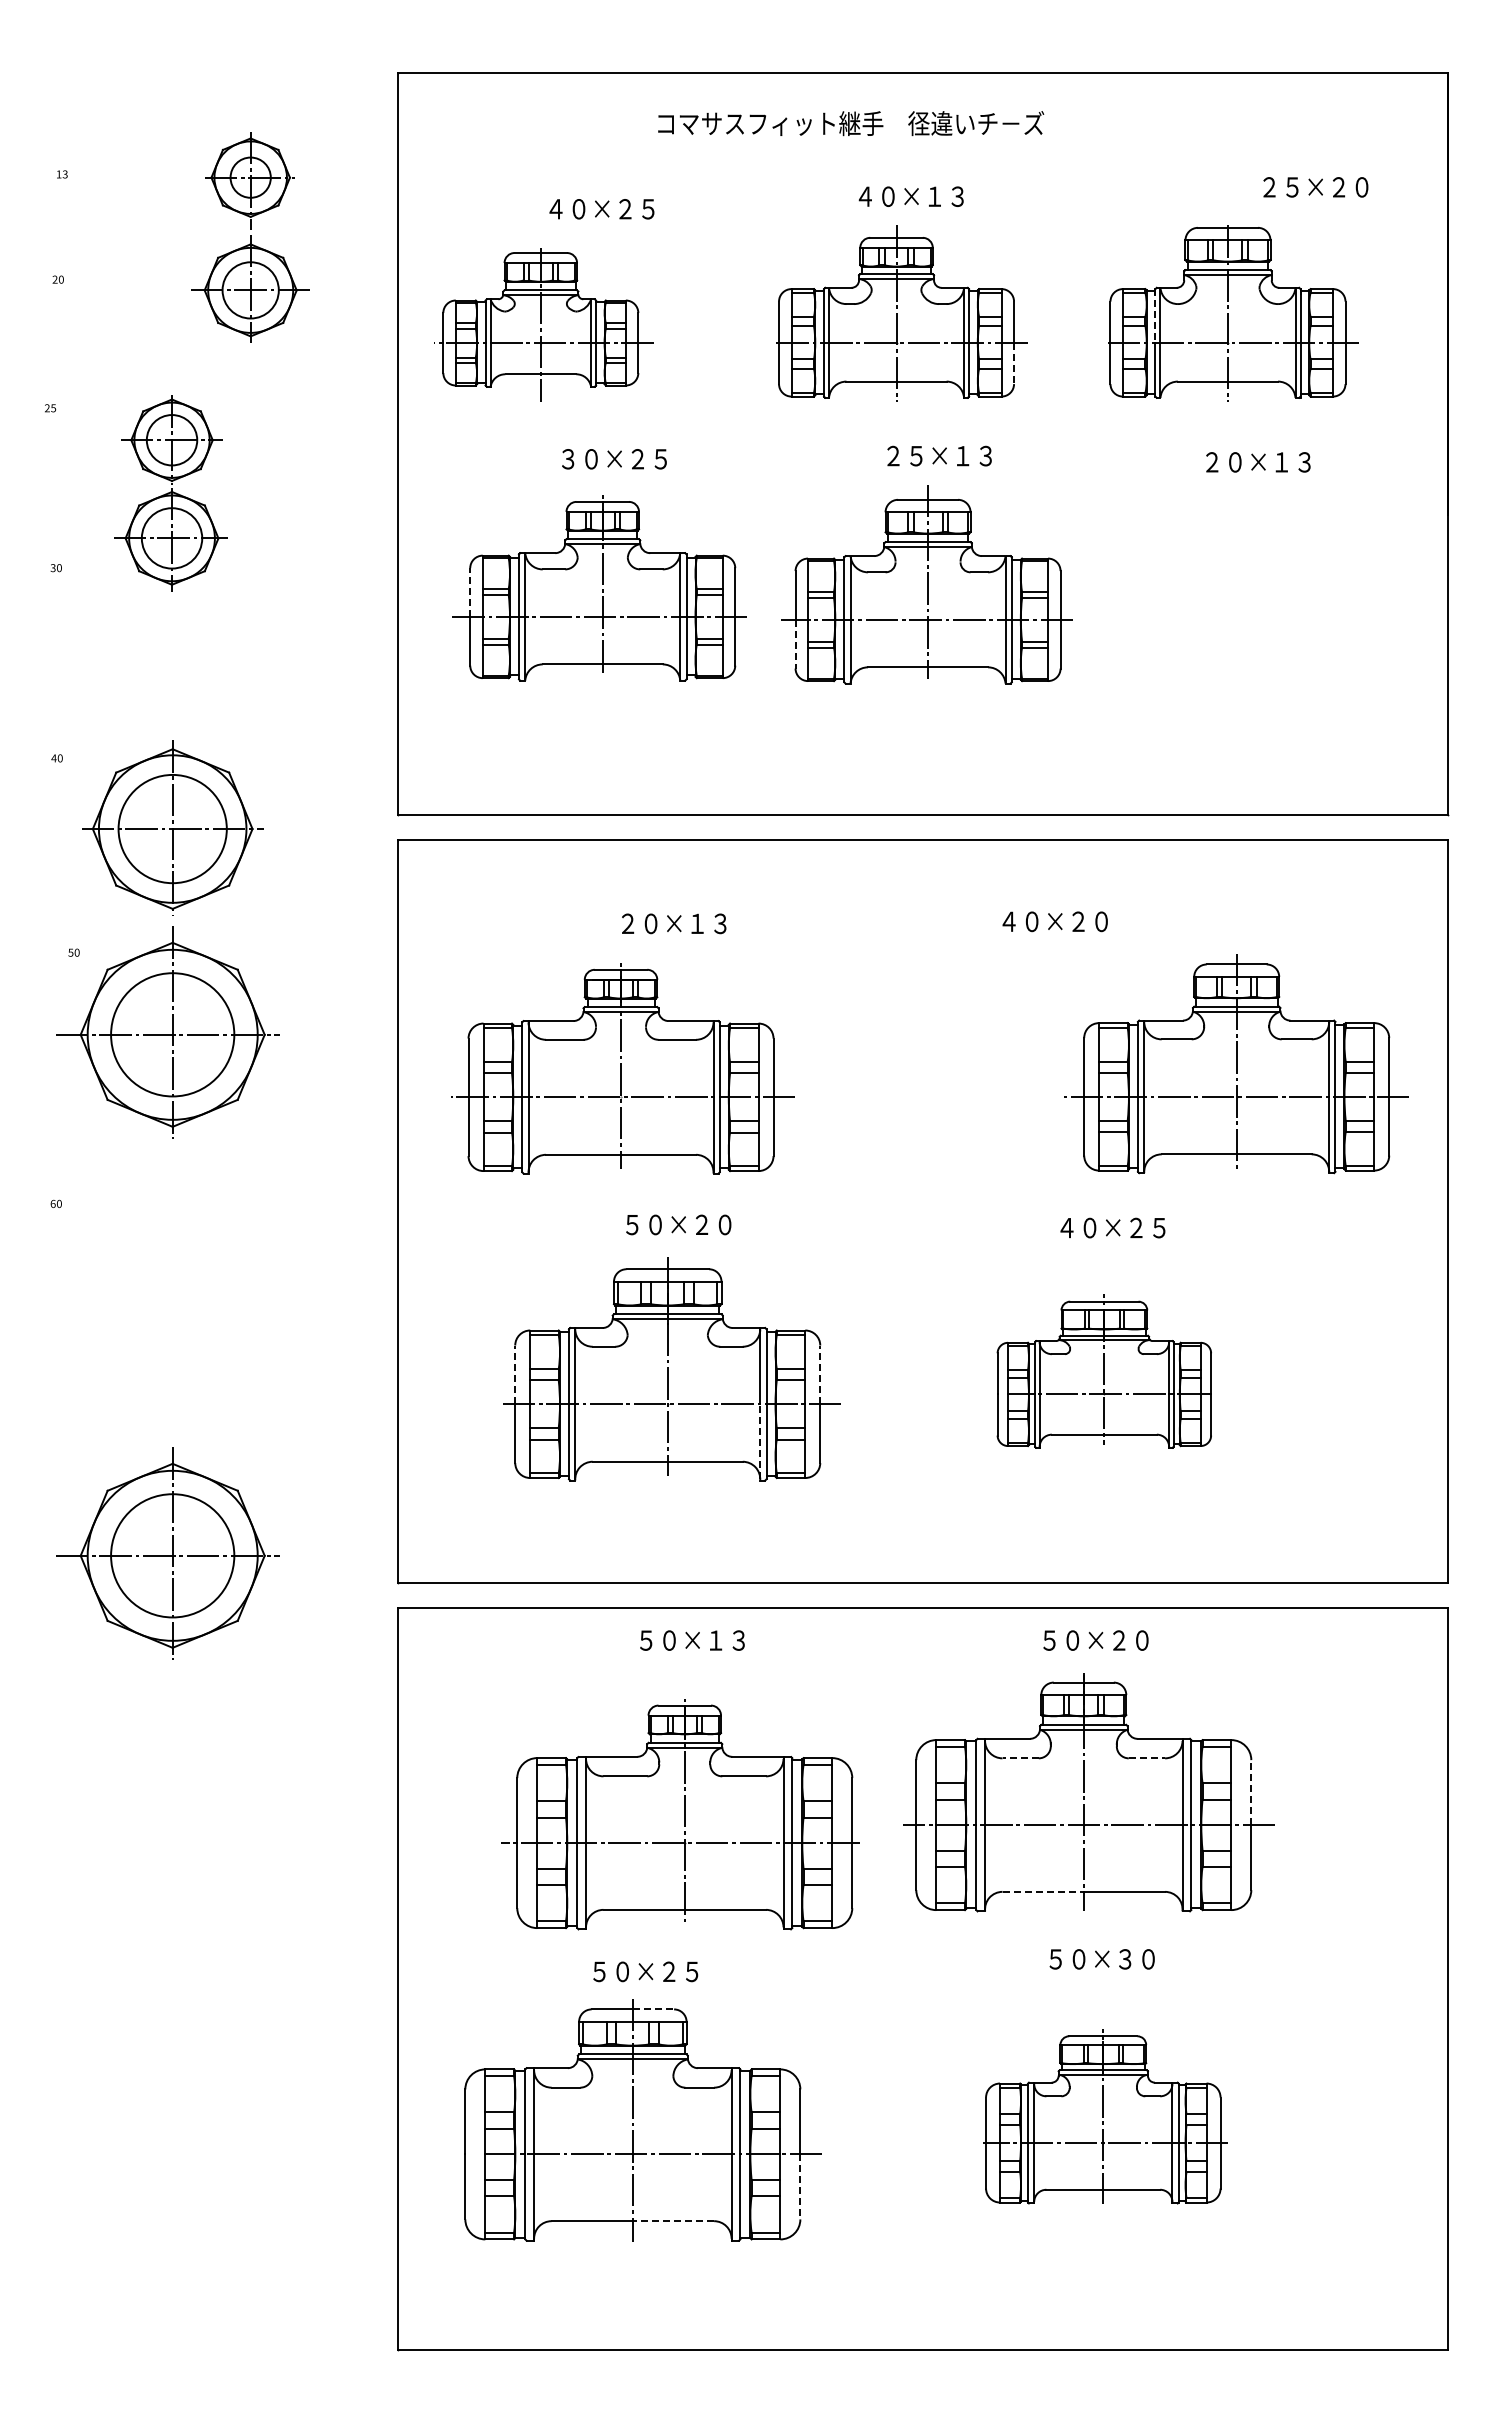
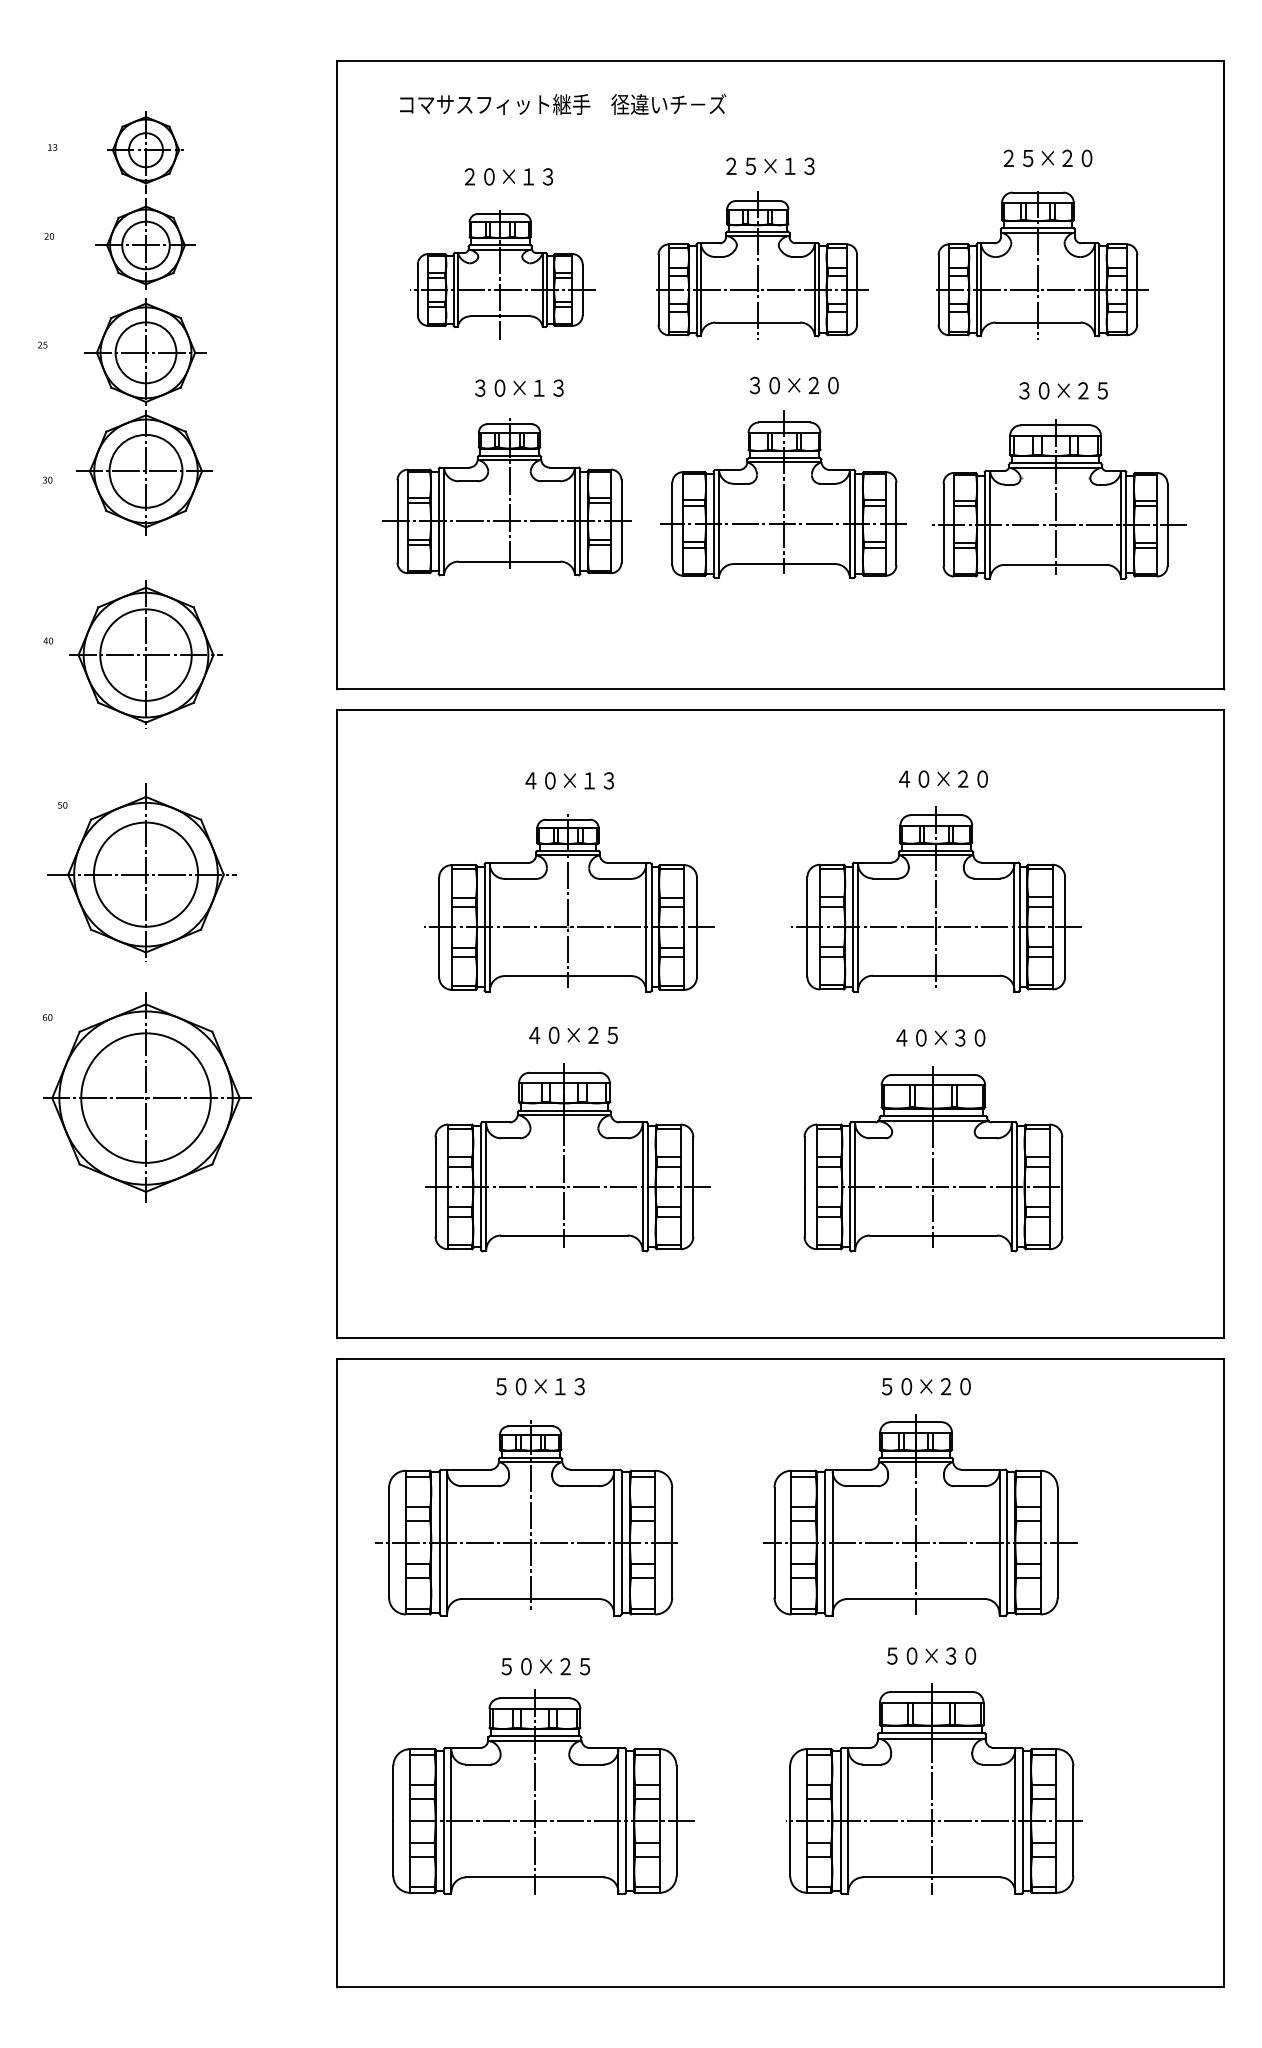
text: (851, 123) -> (563, 104), moved
text: (1315, 187) -> (1047, 158), moved
text: (876, 196) -> (740, 166), ４０×１３ -> ２５×１３
text: (601, 209) -> (508, 177), ４０×２５ -> ２０×１３
part: (250, 237) -> (145, 200), moved
line: (1155, 315) -> (976, 266), dashed -> solid
part: (543, 324) -> (502, 274), moved
line: (1014, 363) -> (857, 307), dashed -> solid
text: (939, 455) -> (794, 385), ２５×１３ -> ３０×２０
text: (648, 459) -> (548, 388), ３０×２５ -> ３０×１３
text: (1257, 462) -> (1062, 390), ２０×１３ -> ３０×２５
part: (170, 493) -> (144, 417), size x1.43
part: (1253, 590) -> (1059, 499), added
line: (470, 592) -> (397, 500), dashed -> solid
line: (795, 644) -> (672, 544), dashed -> solid
part: (172, 827) -> (145, 653), moved
text: (1054, 921) -> (942, 778), moved
text: (627, 923) -> (530, 780), ２０×１３ -> ４０×１３
part: (1236, 1064) -> (936, 899), moved
part: (622, 1068) -> (569, 903), moved
text: (678, 1224) -> (573, 1034), ５０×２０ -> ４０×２５
text: (1147, 1227) -> (969, 1037), ４０×２５ -> ４０×３０
part: (173, 1298) -> (146, 1097), added
part: (1104, 1371) -> (933, 1159), size x1.43
line: (515, 1374) -> (435, 1161), dashed -> solid
line: (820, 1374) -> (693, 1161), dashed -> solid
line: (760, 1441) -> (642, 1218), dashed -> solid
part: (167, 1553) -> (141, 1313), removed
text: (692, 1640) -> (540, 1386), moved
line: (1020, 1758) -> (862, 1486), dashed -> solid
line: (1147, 1758) -> (969, 1486), dashed -> solid
line: (1251, 1792) -> (1057, 1515), dashed -> solid
part: (680, 1814) -> (527, 1518), moved
line: (1043, 1891) -> (882, 1598), dashed -> solid
line: (653, 2009) -> (552, 1698), dashed -> solid
part: (1105, 2116) -> (934, 1788), size x1.43
line: (800, 2186) -> (676, 1848), dashed -> solid
line: (673, 2221) -> (569, 1877), dashed -> solid

